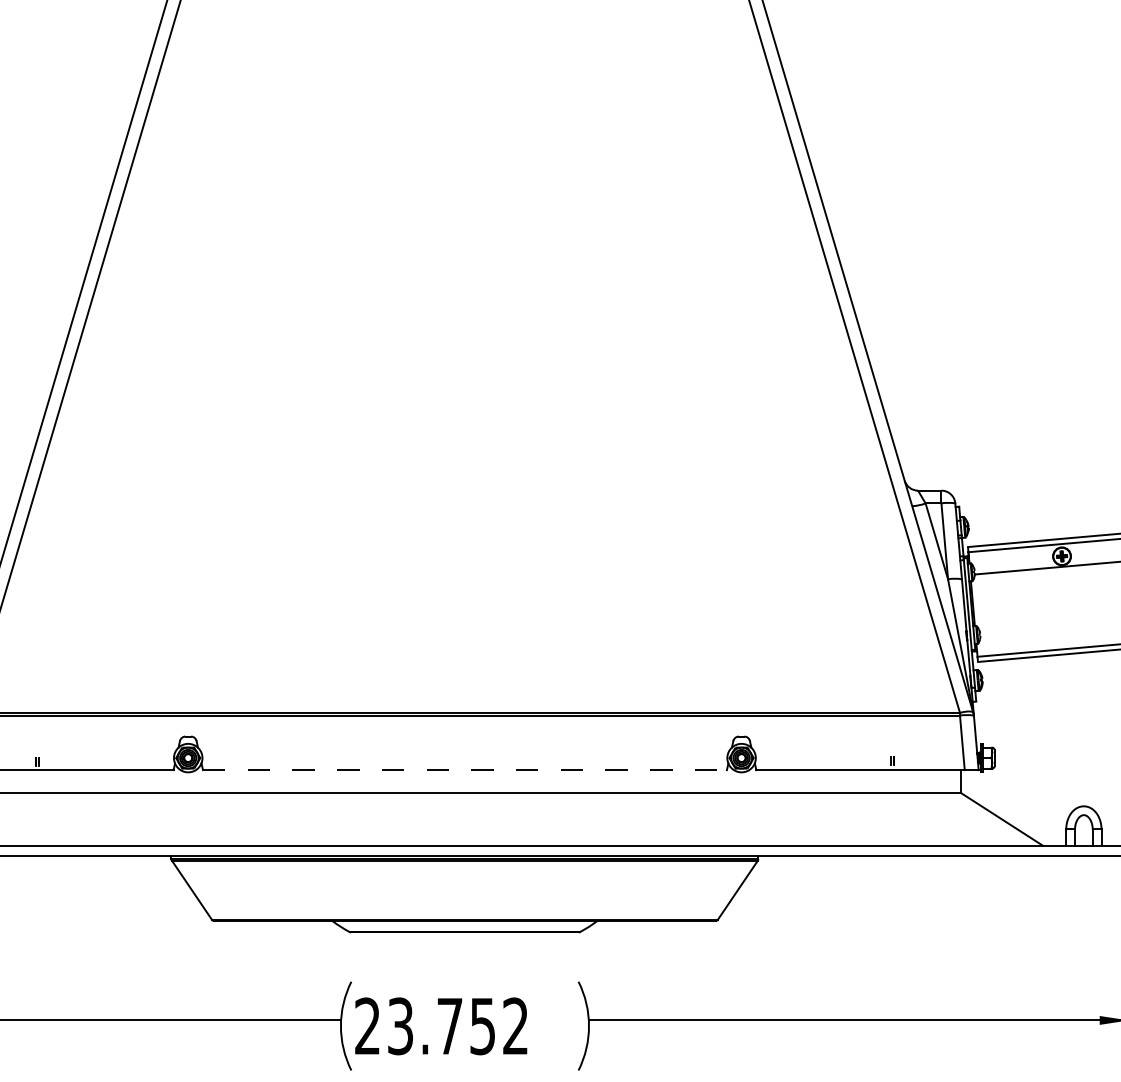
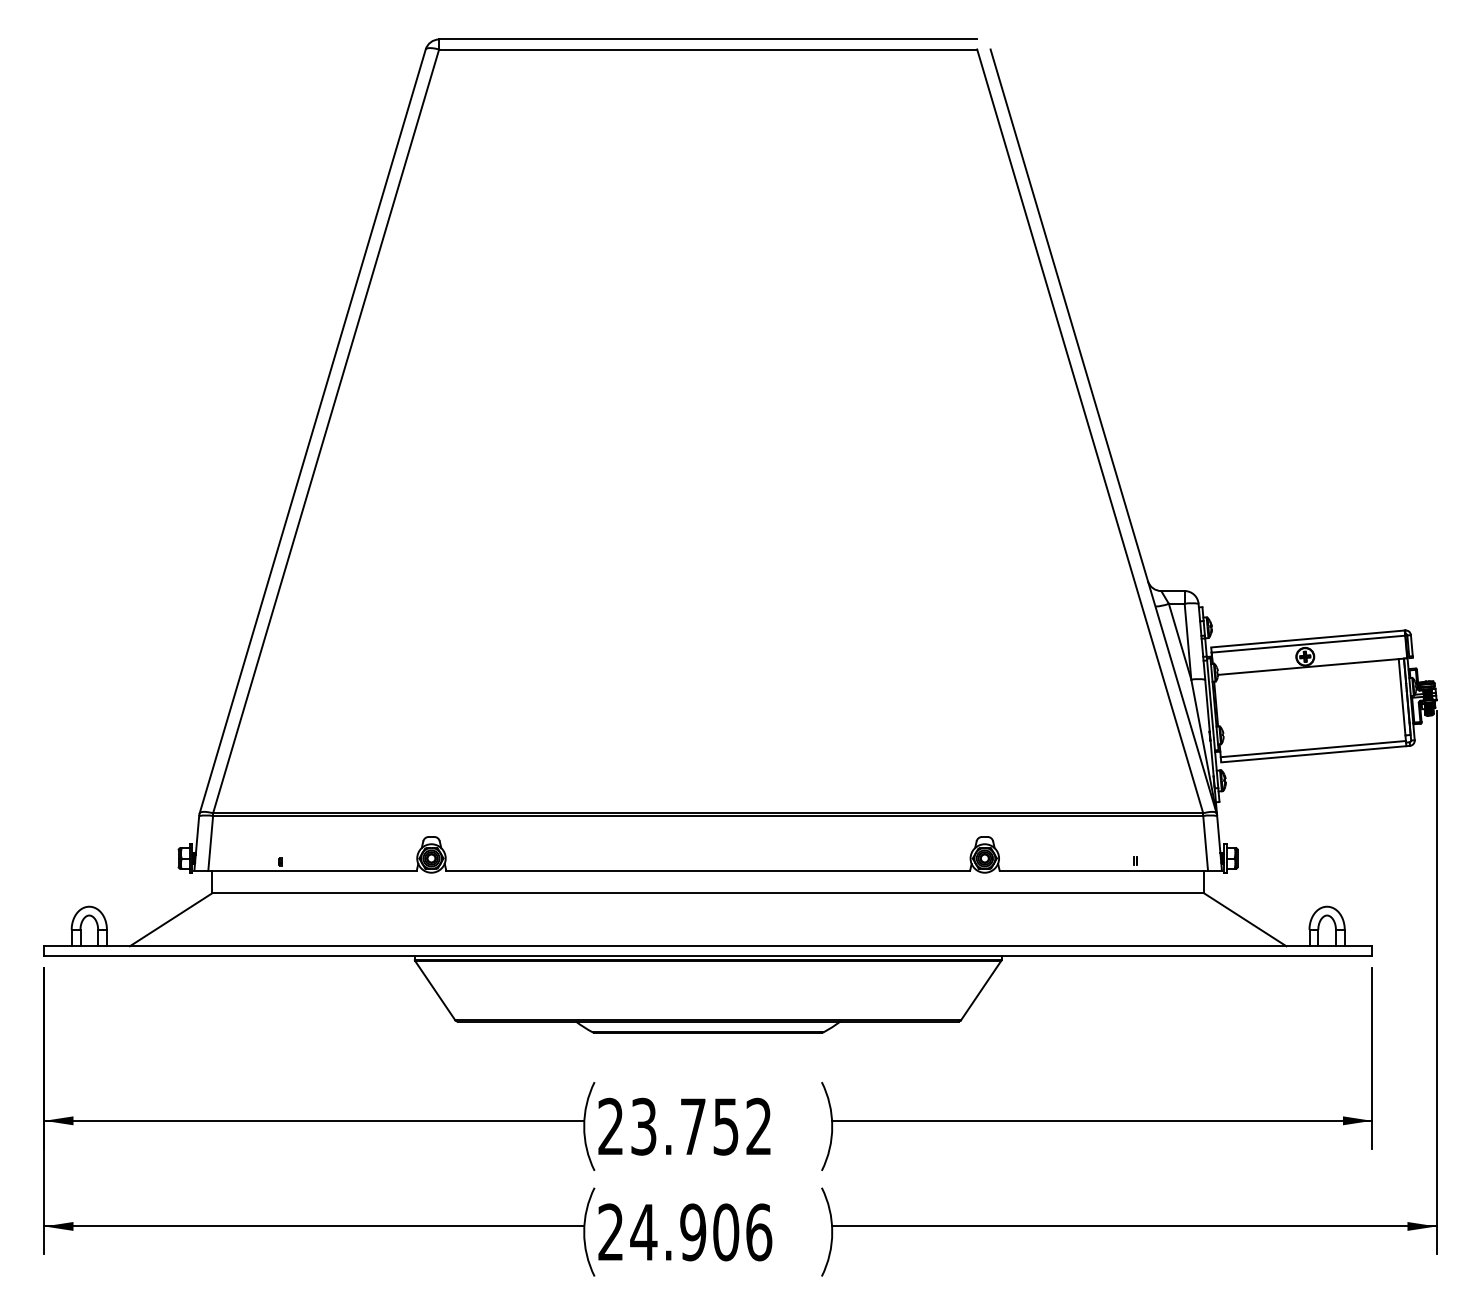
line: (465, 770) -> (708, 870), dashed -> solid

